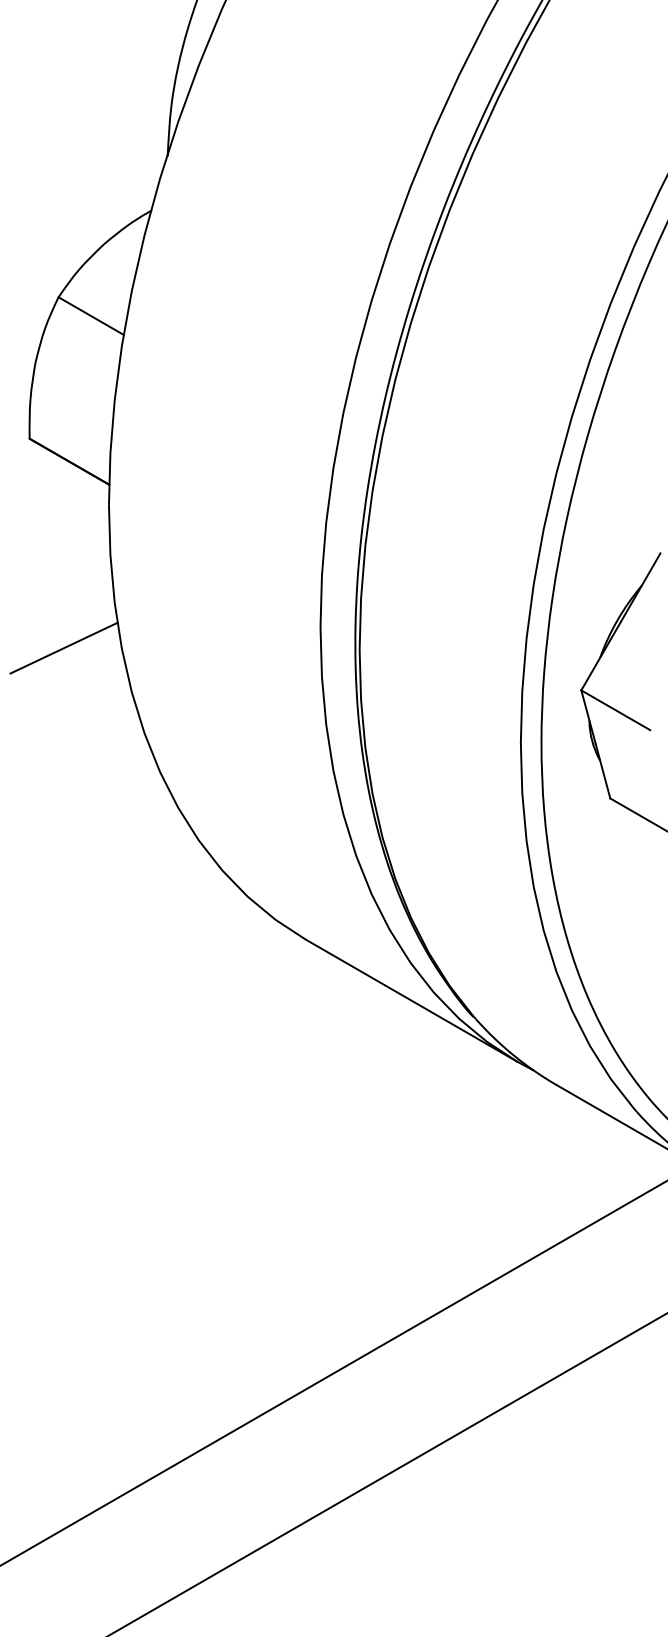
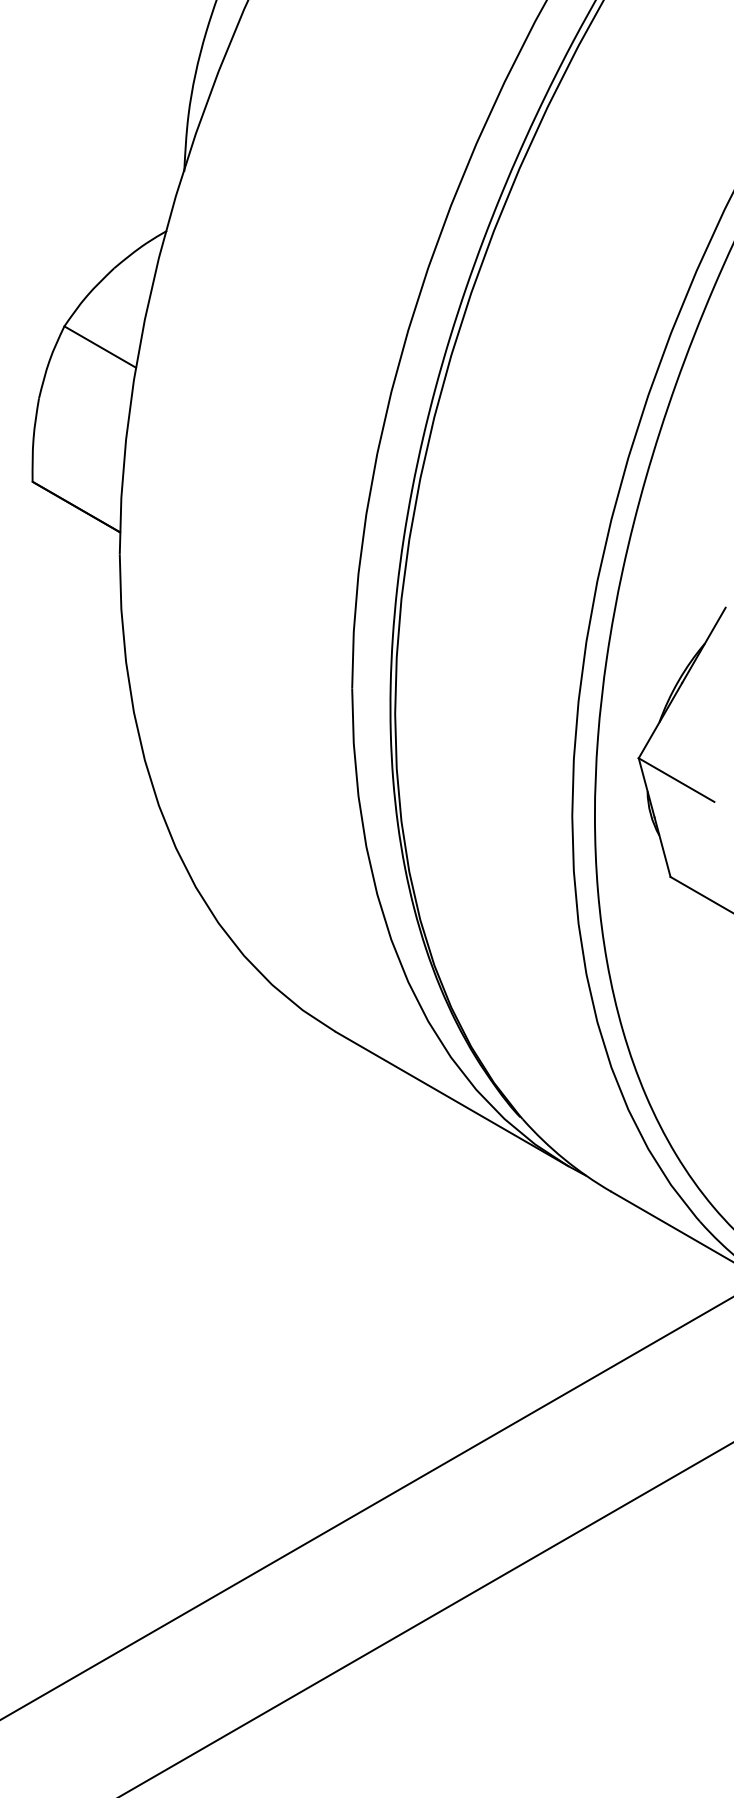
line: (63, 647) -> (69, 711), removed

